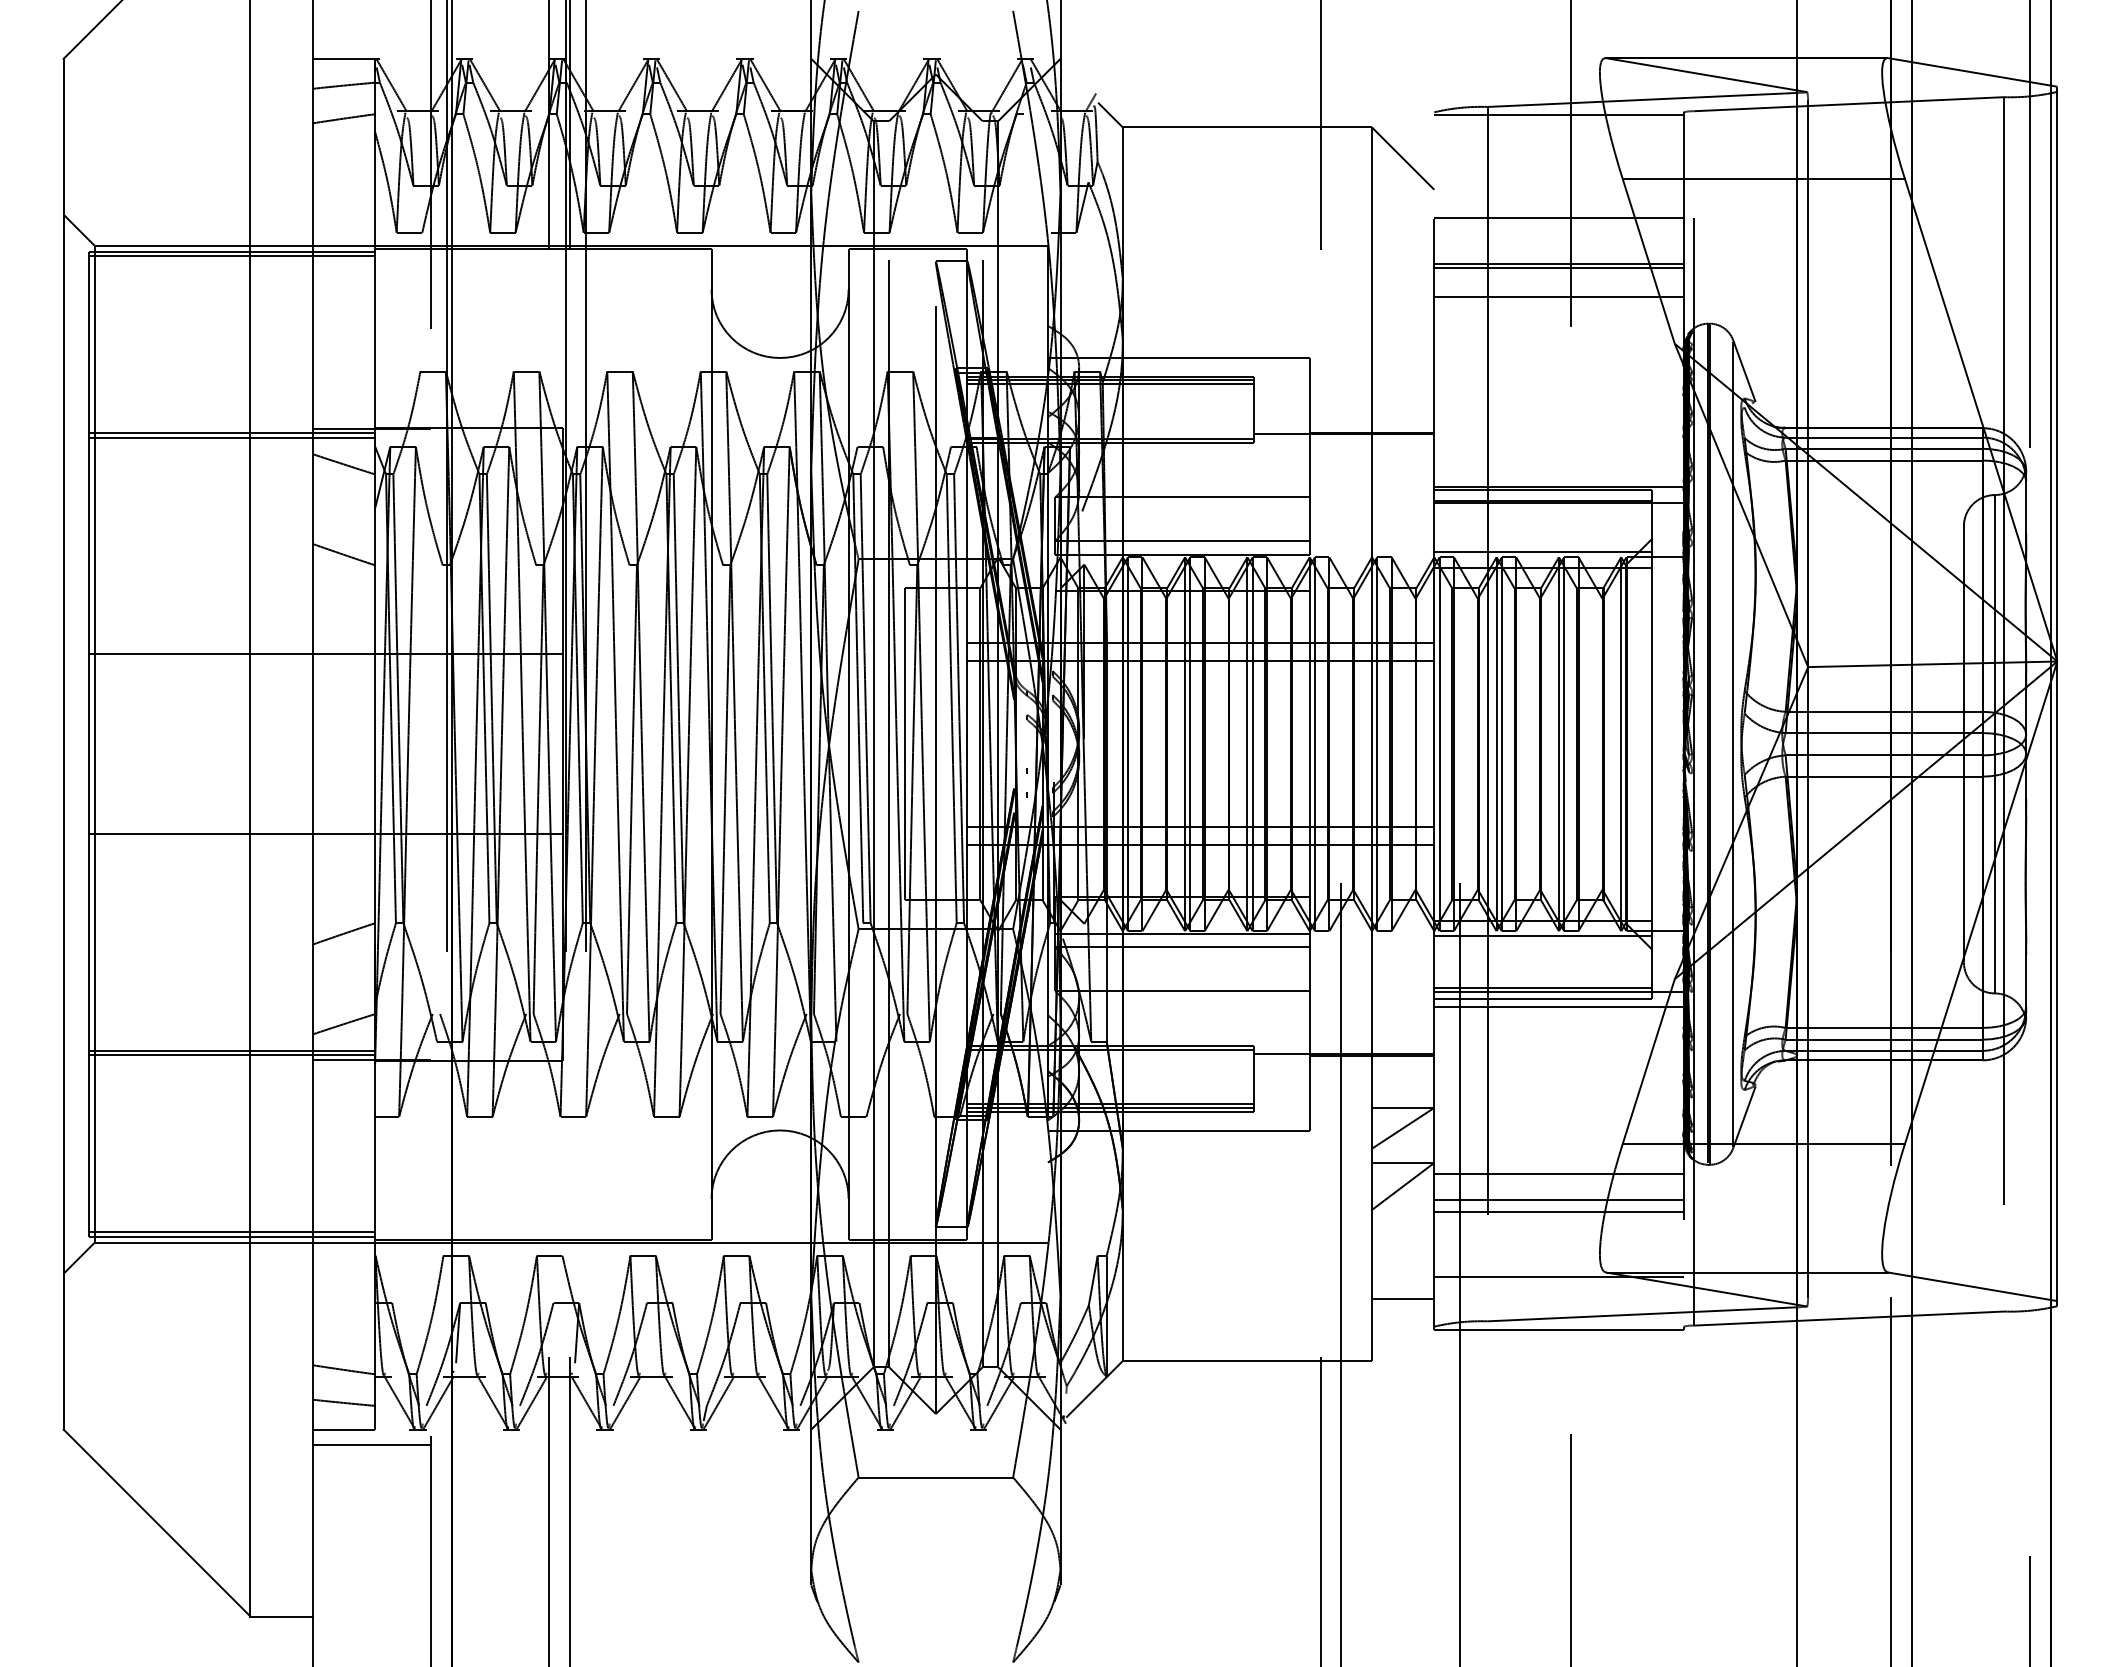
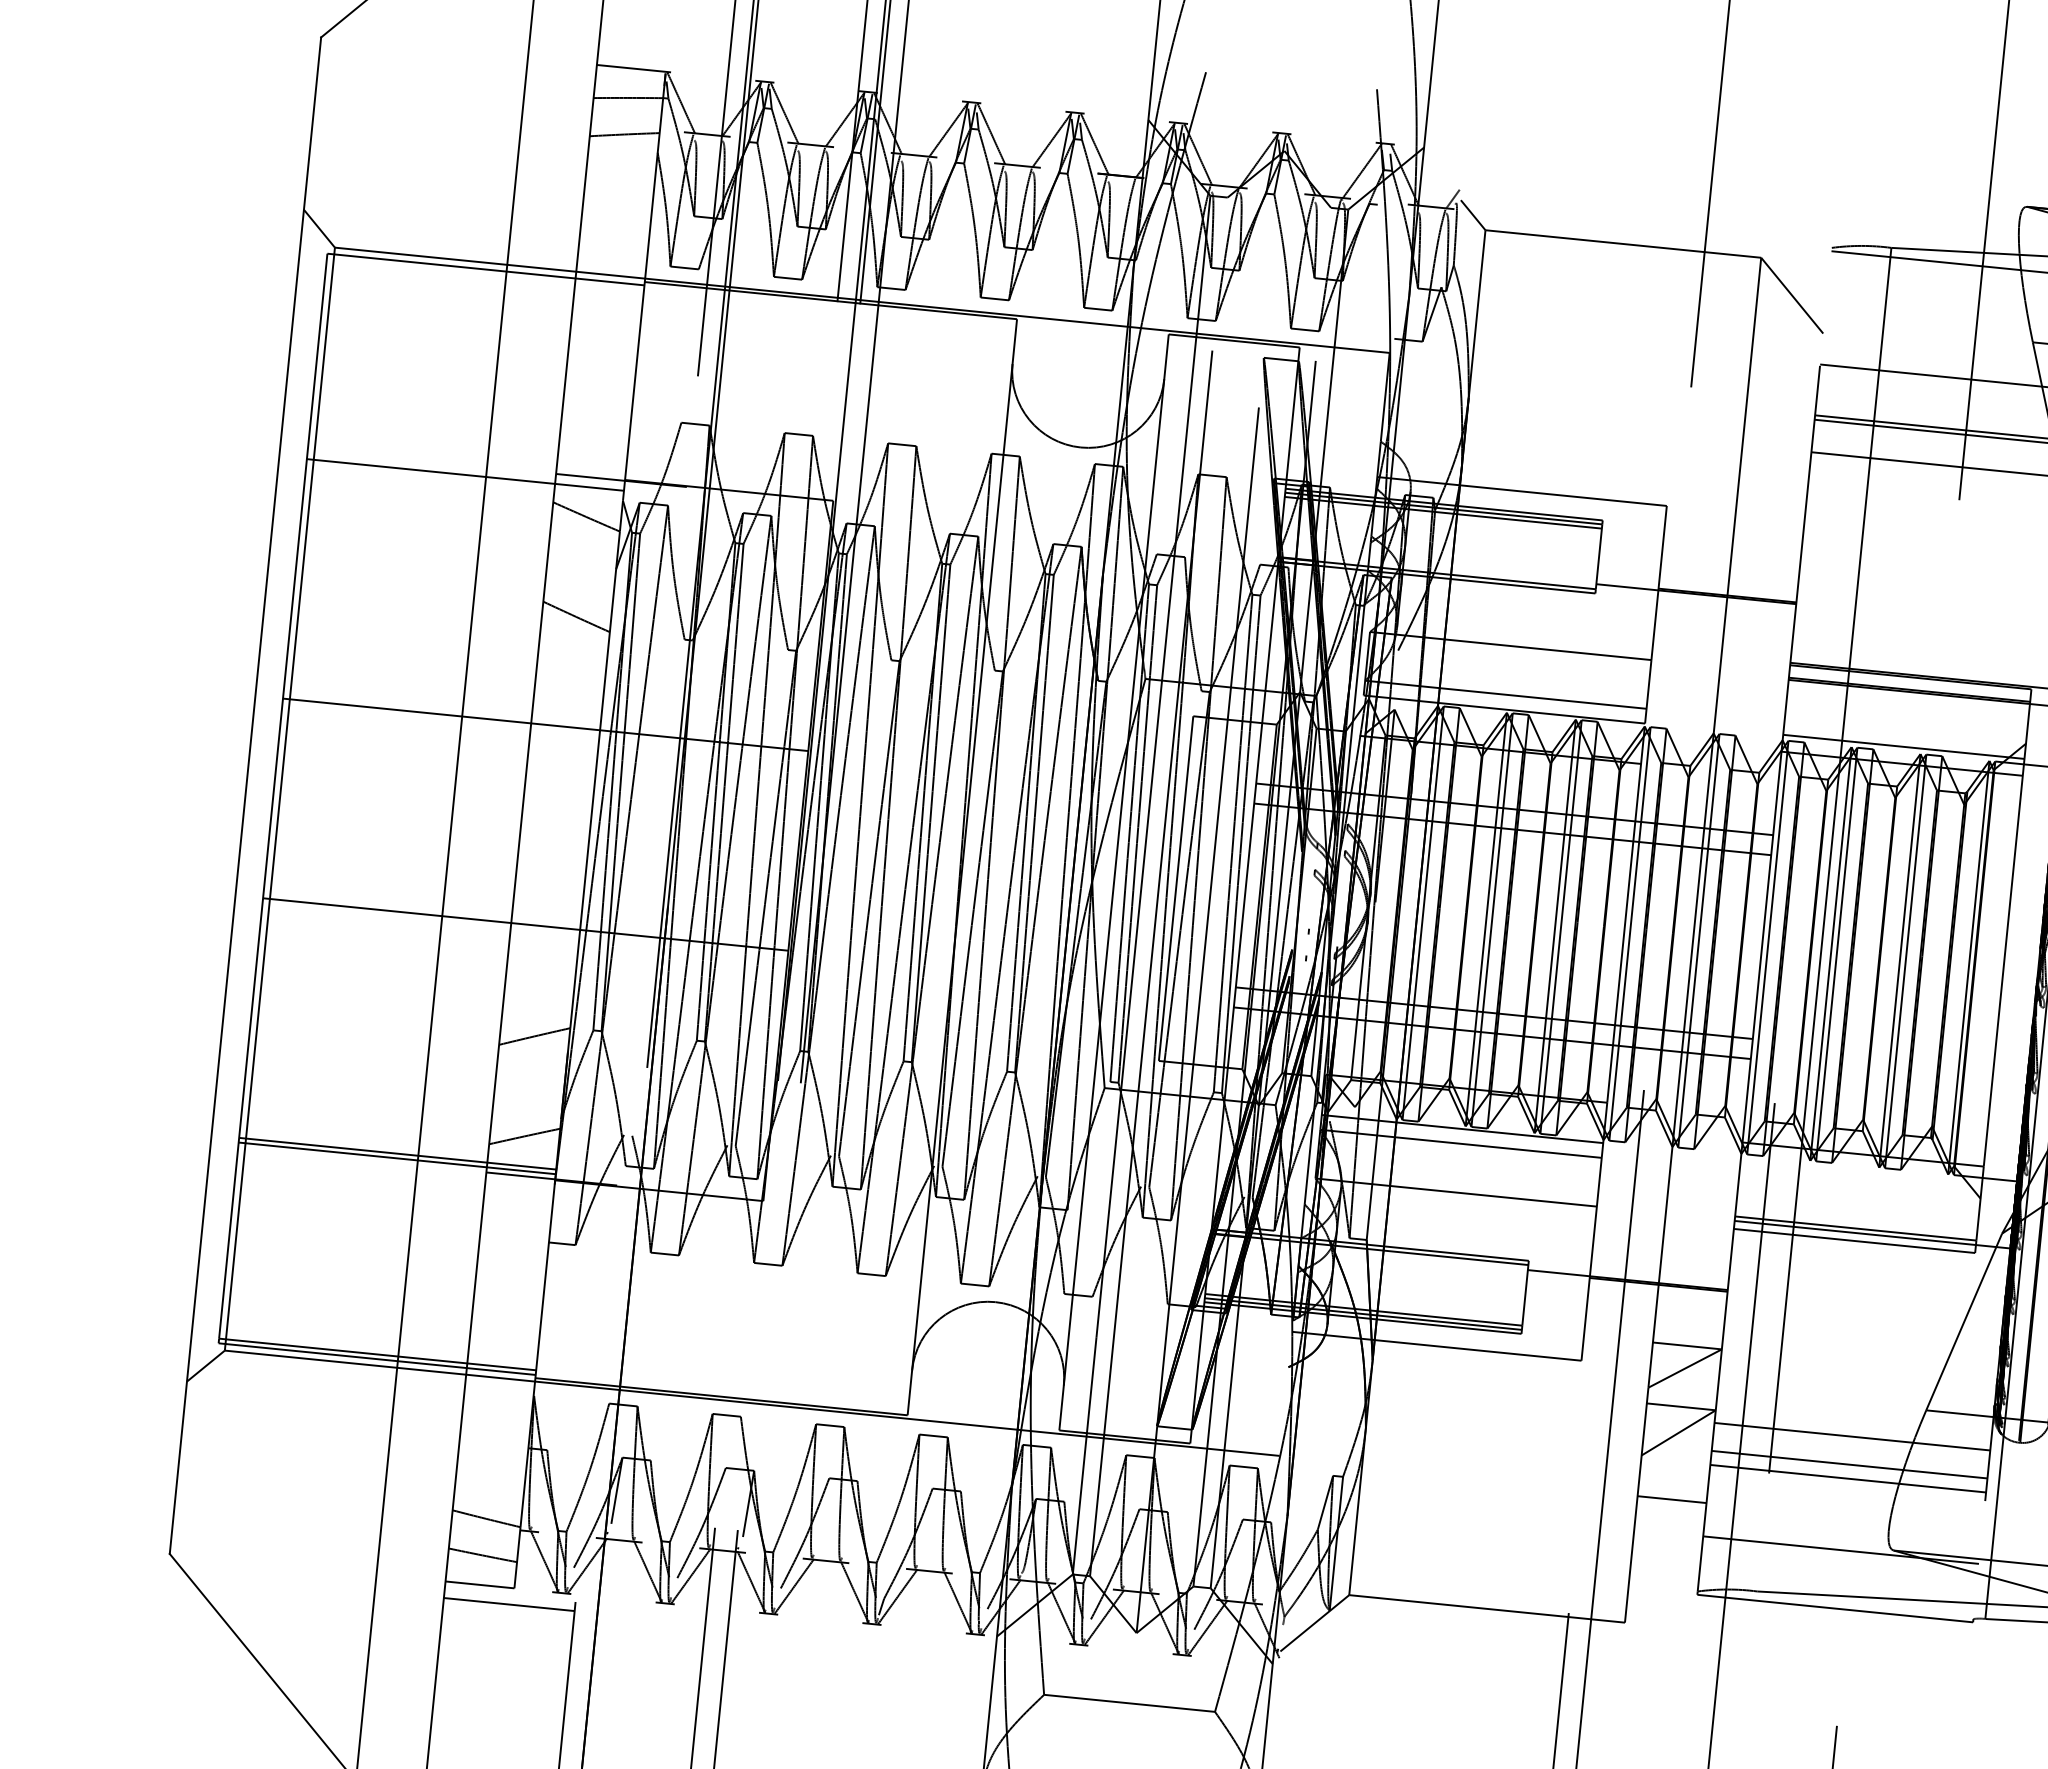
line: (231, 255) -> (485, 273), removed
line: (231, 433) -> (465, 470), removed
line: (1543, 936) -> (1861, 1171), removed
line: (1558, 1007) -> (1870, 1252), removed
line: (1403, 1298) -> (1672, 1499), moved

